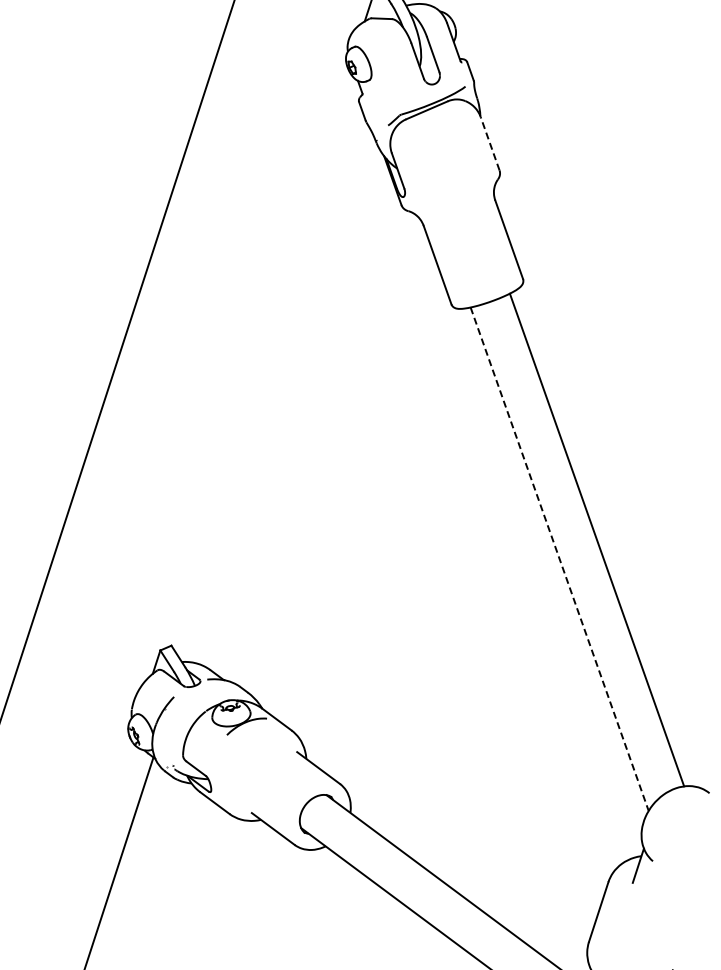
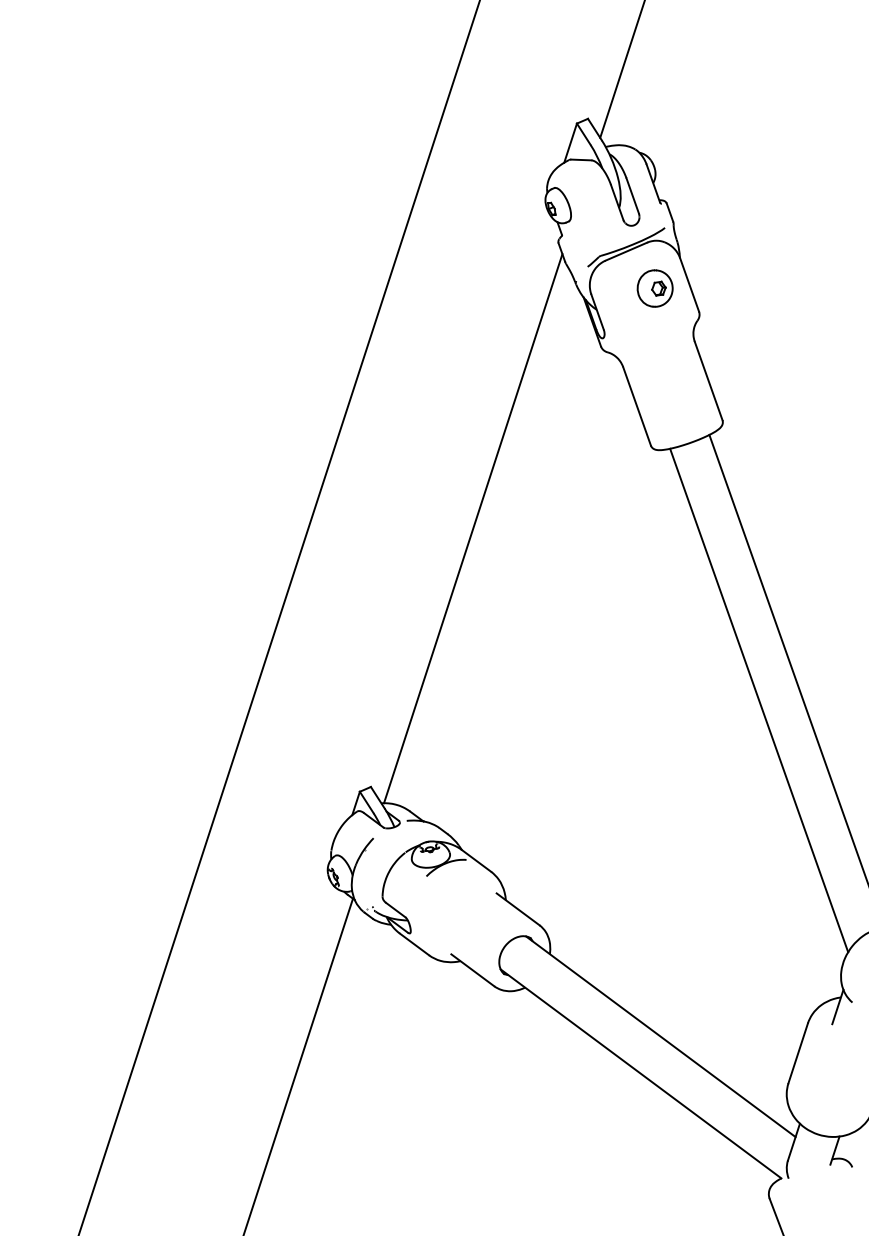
line: (490, 143) -> (689, 284), dashed -> solid
part: (455, 147) -> (654, 288), added
line: (274, 387) -> (473, 528), added
line: (560, 559) -> (759, 700), dashed -> solid

